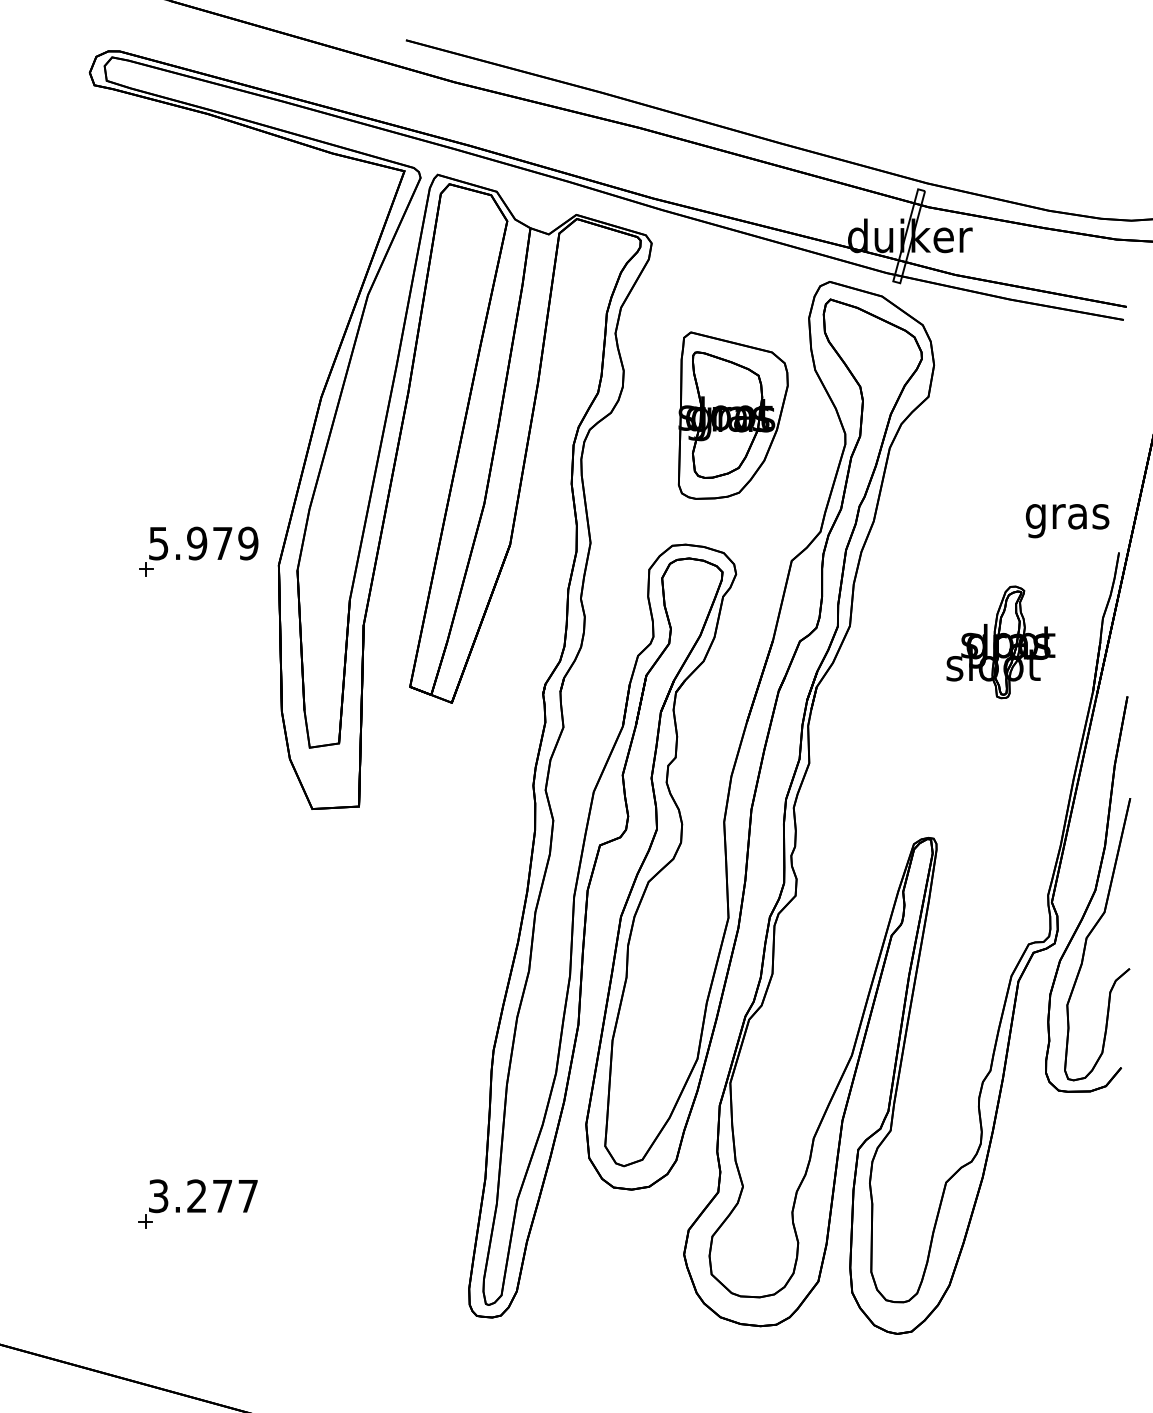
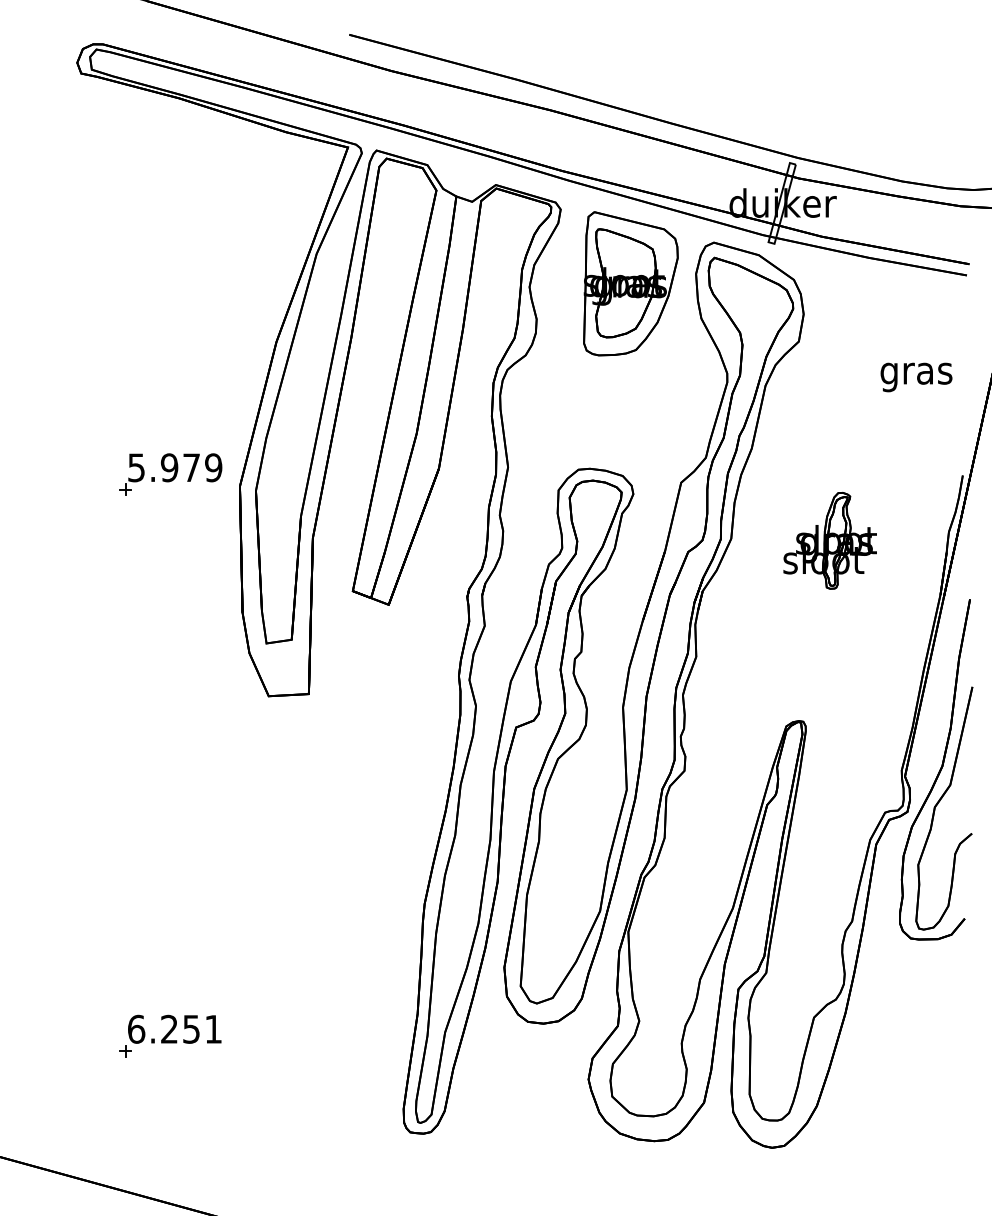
part: (732, 415) -> (630, 283), moved
text: (1067, 521) -> (916, 377), moved
part: (1000, 641) -> (829, 540), moved
text: (202, 1195) -> (174, 1028), 3.277 -> 6.251

